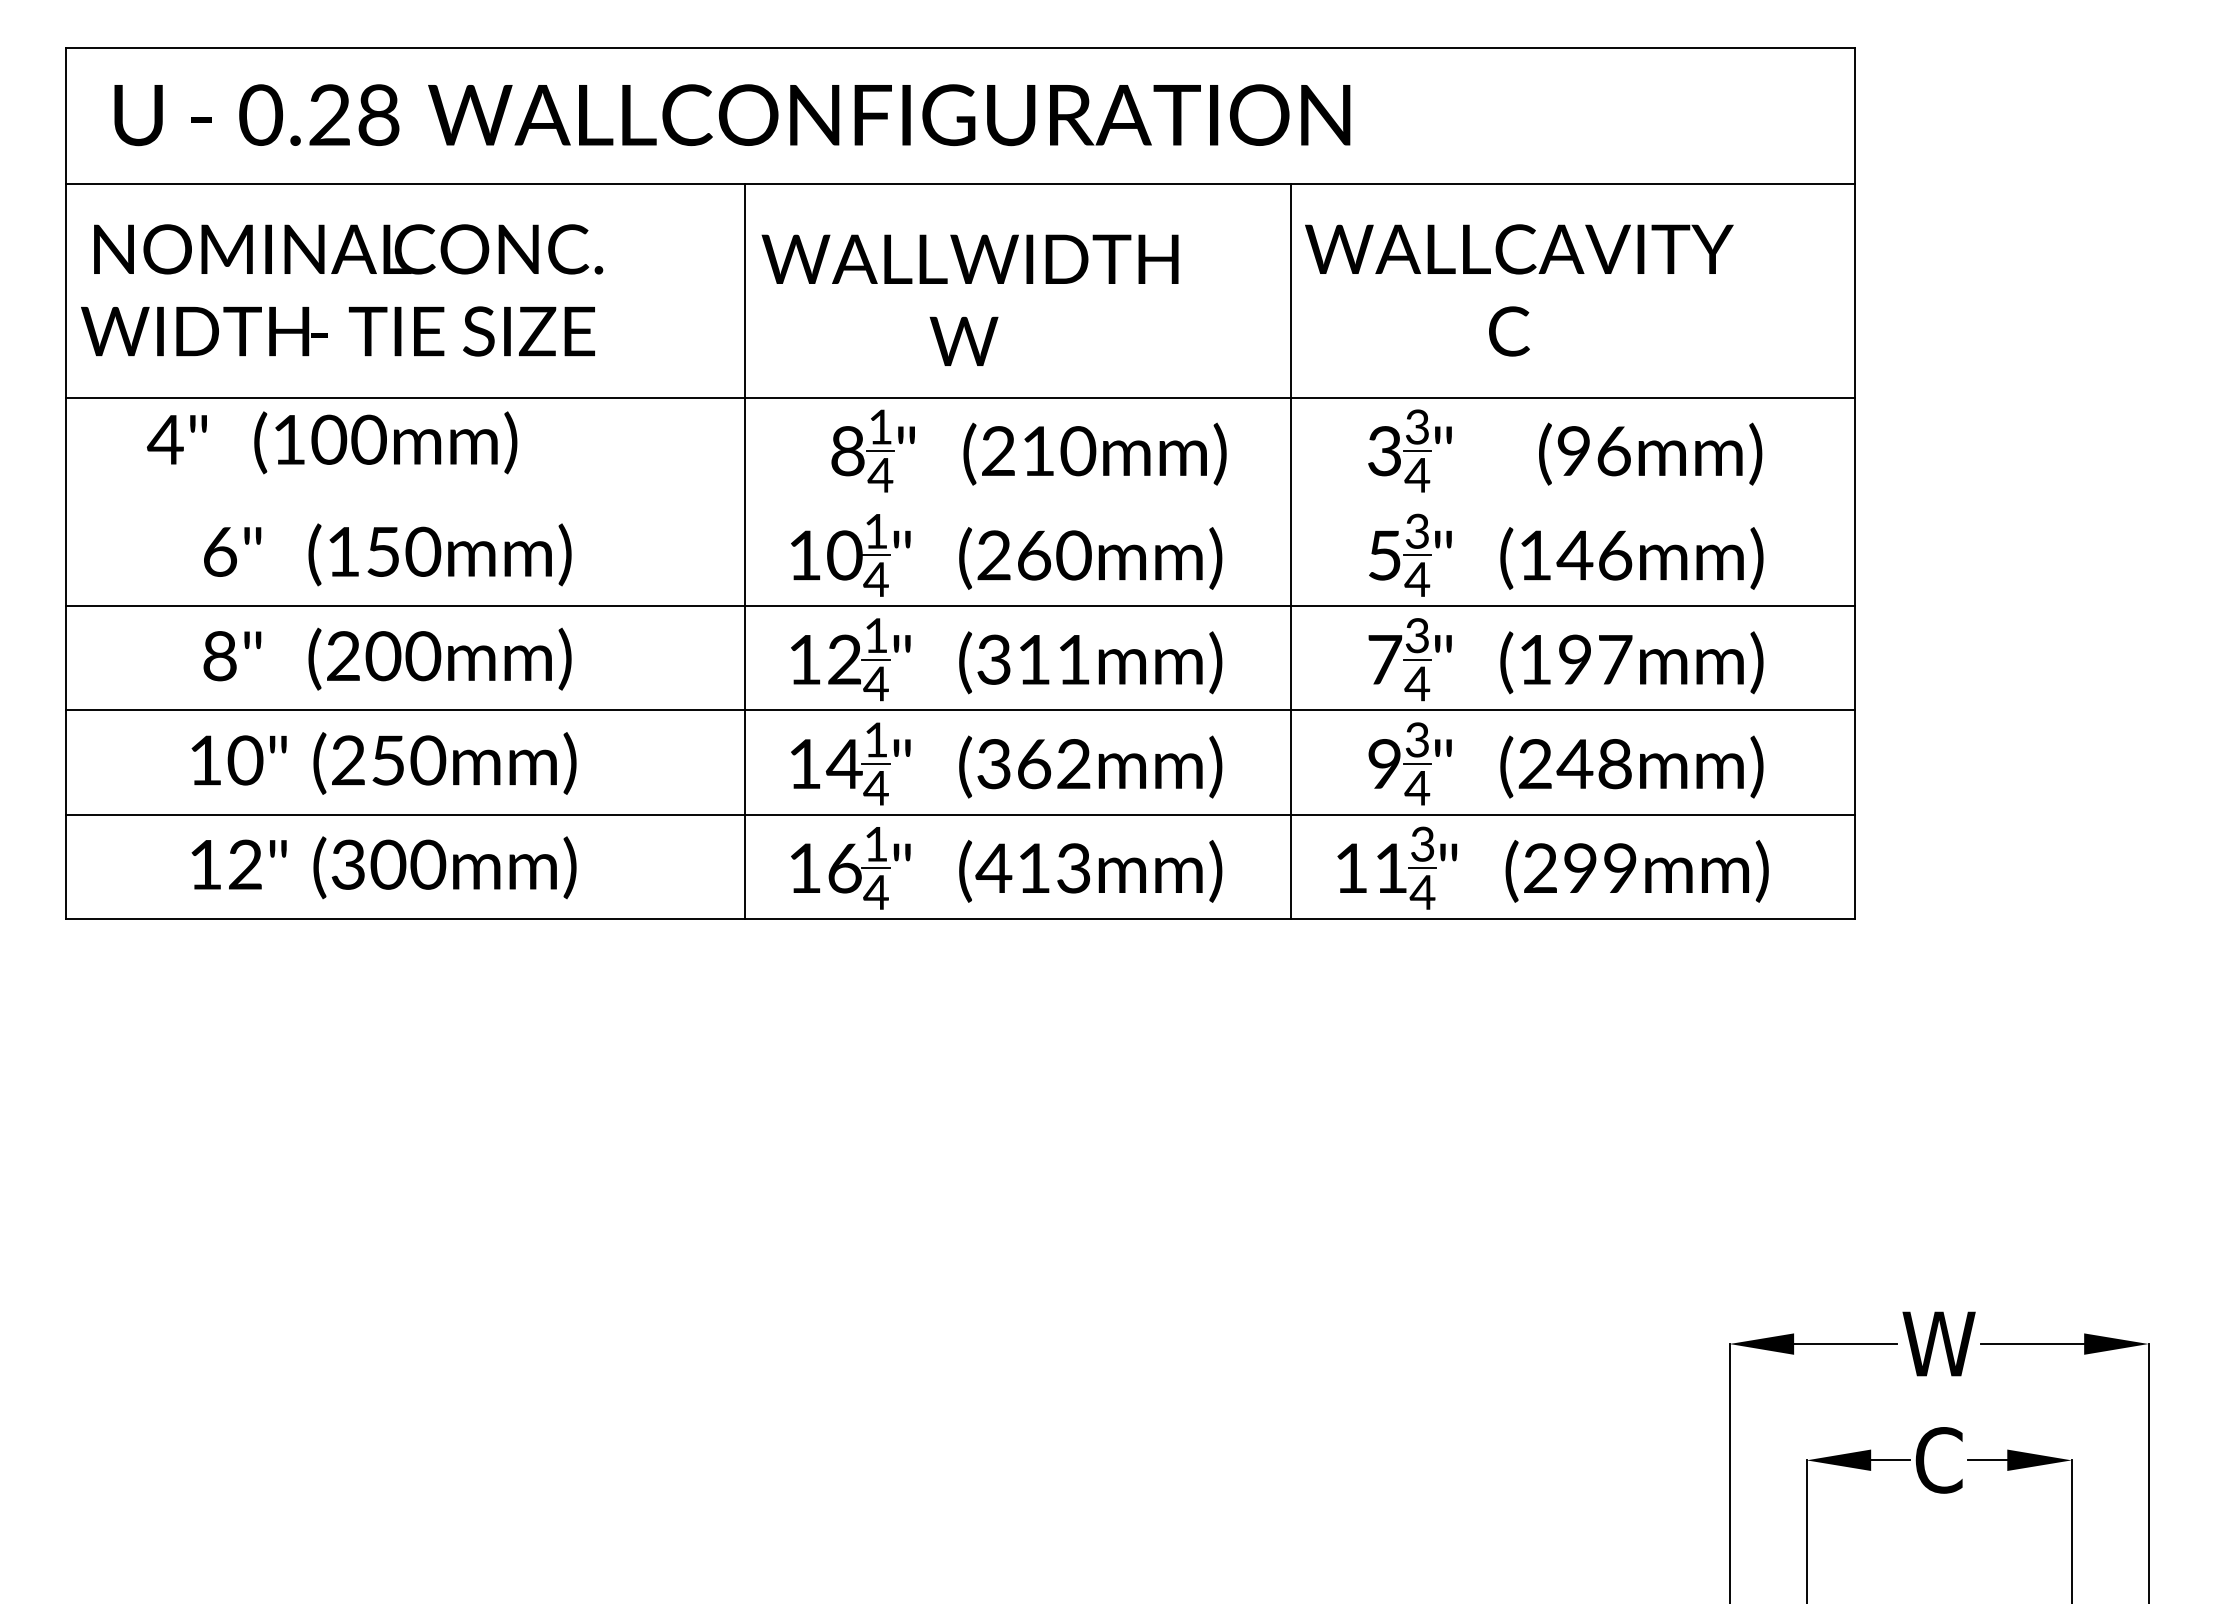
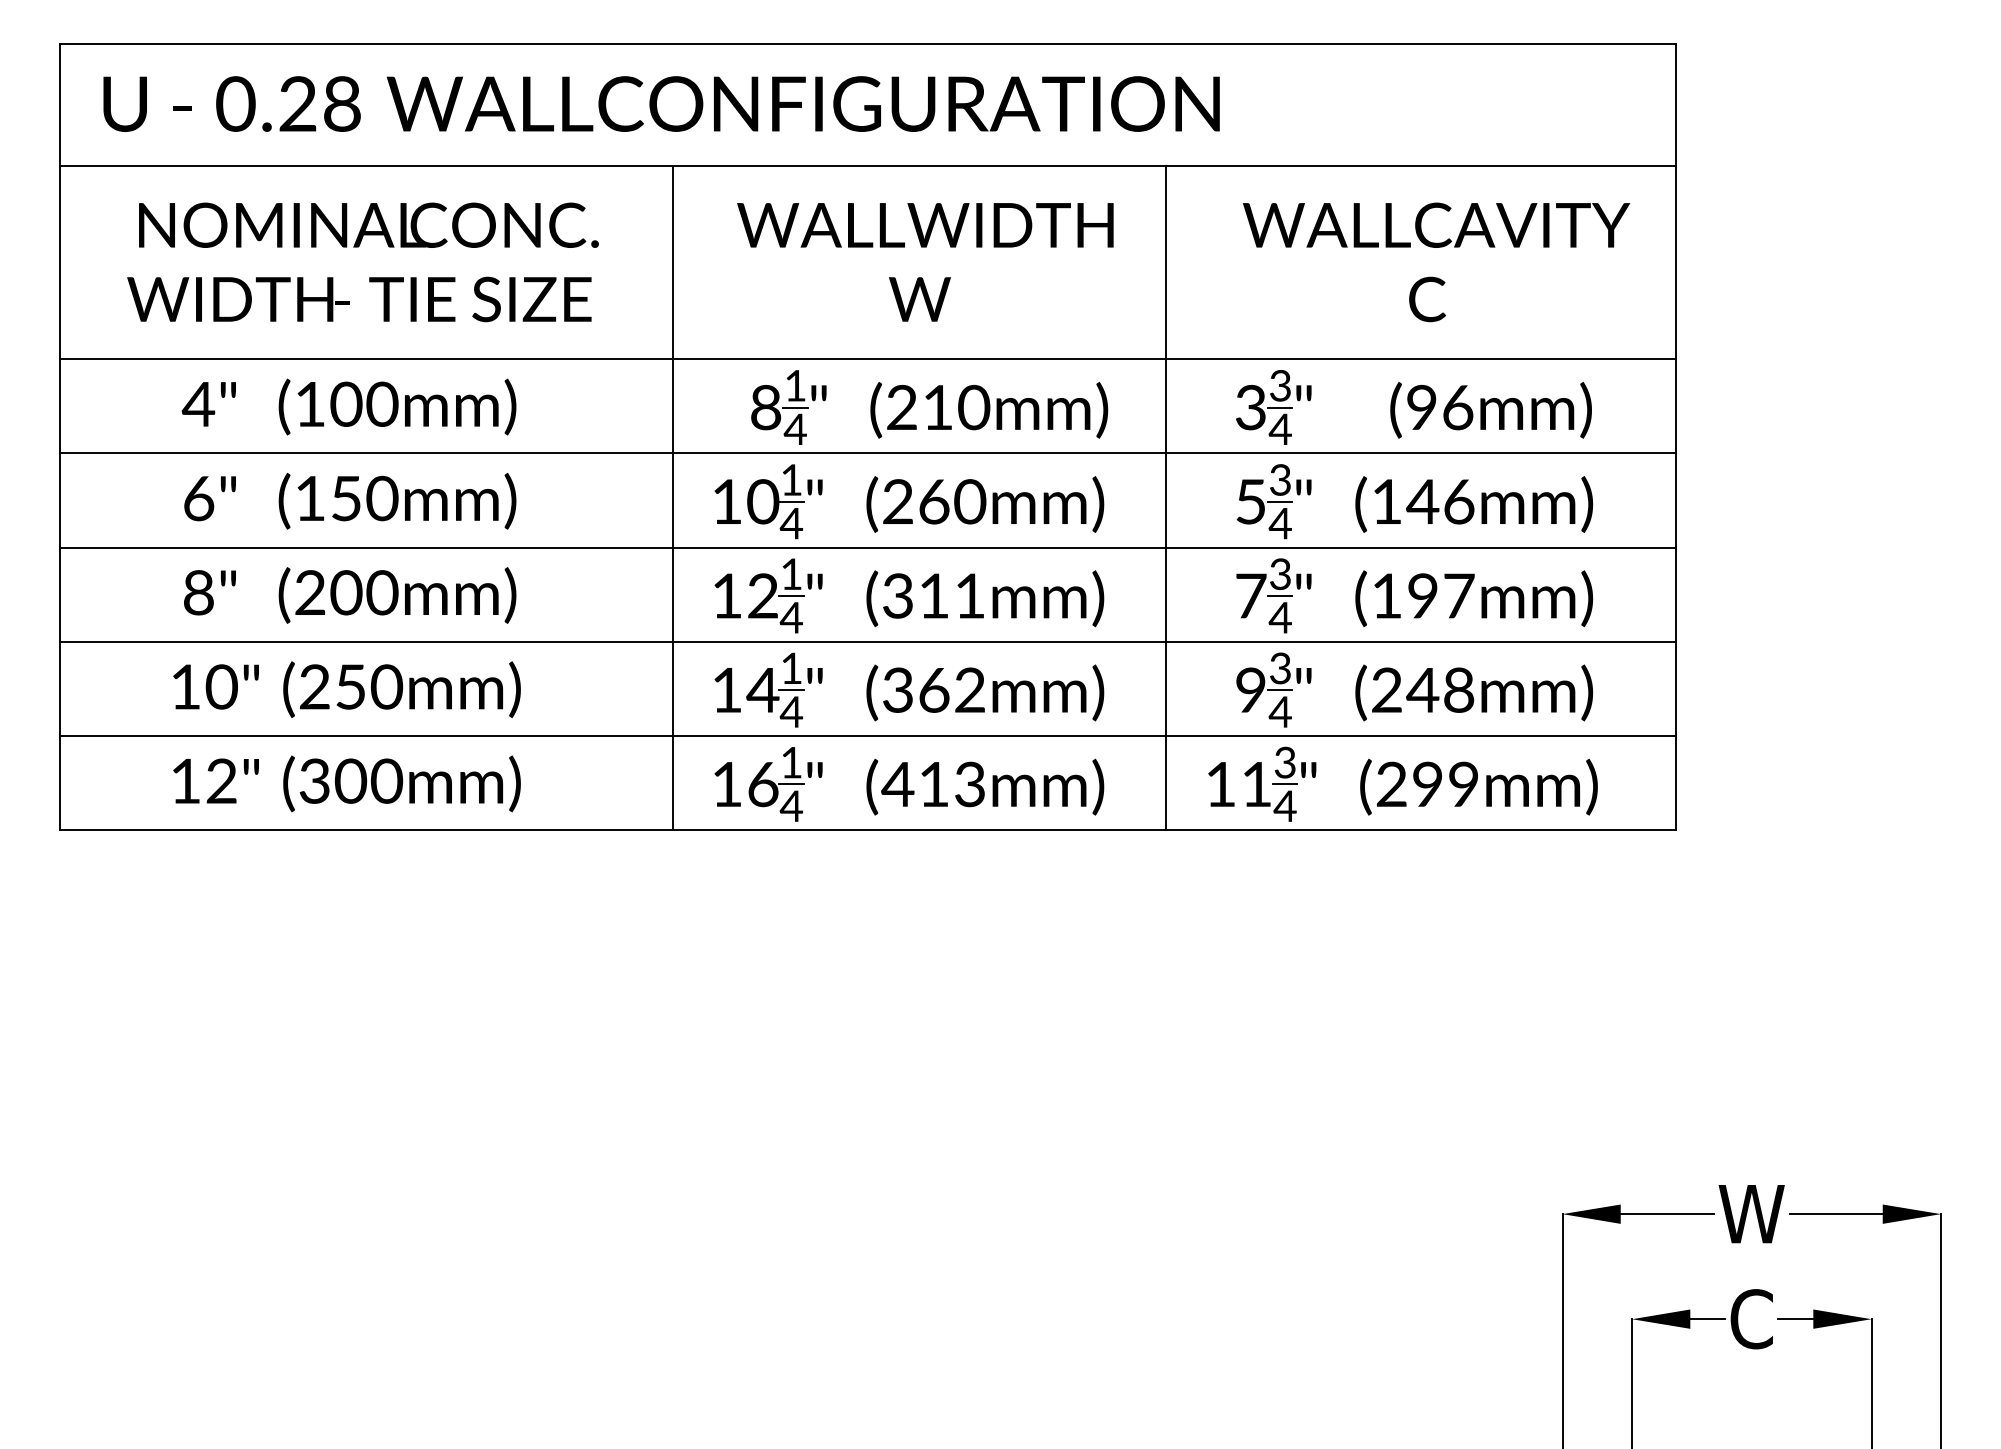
text: (341, 290) -> (362, 262), moved
text: (1519, 290) -> (1436, 262), moved
text: (970, 300) -> (925, 262), moved
text: (331, 442) -> (348, 406), moved
line: (960, 502) -> (867, 453), added

